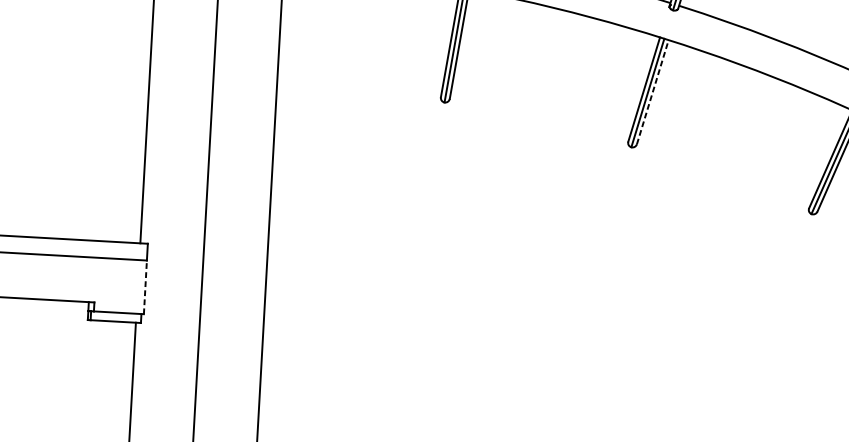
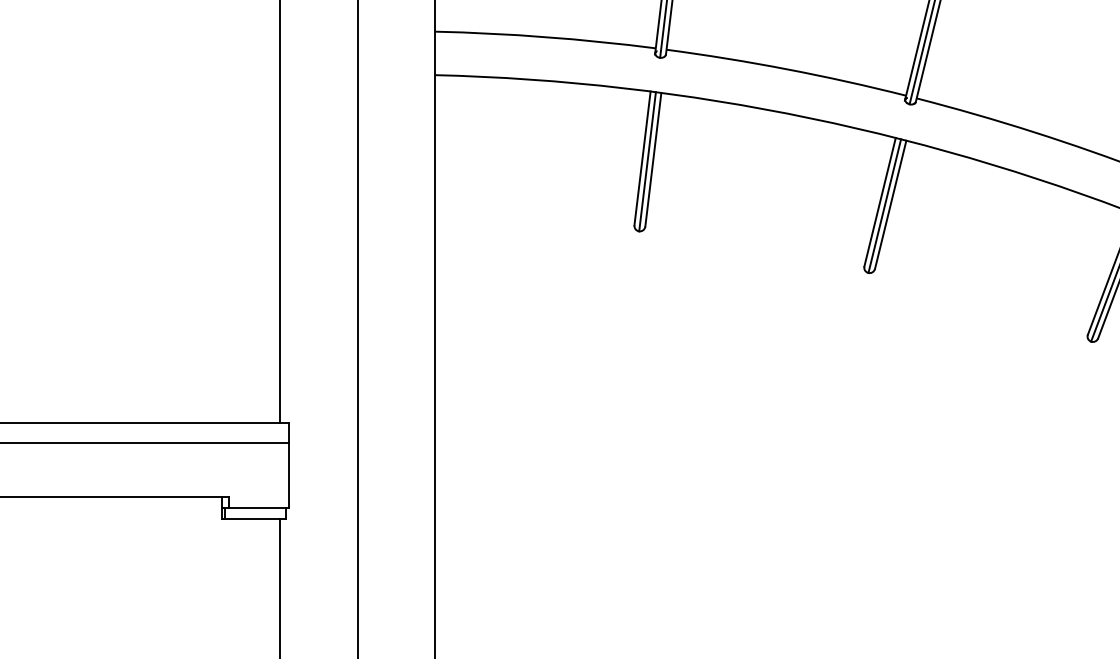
line: (652, 91) -> (890, 204), dashed -> solid
line: (145, 287) -> (289, 475), dashed -> solid

